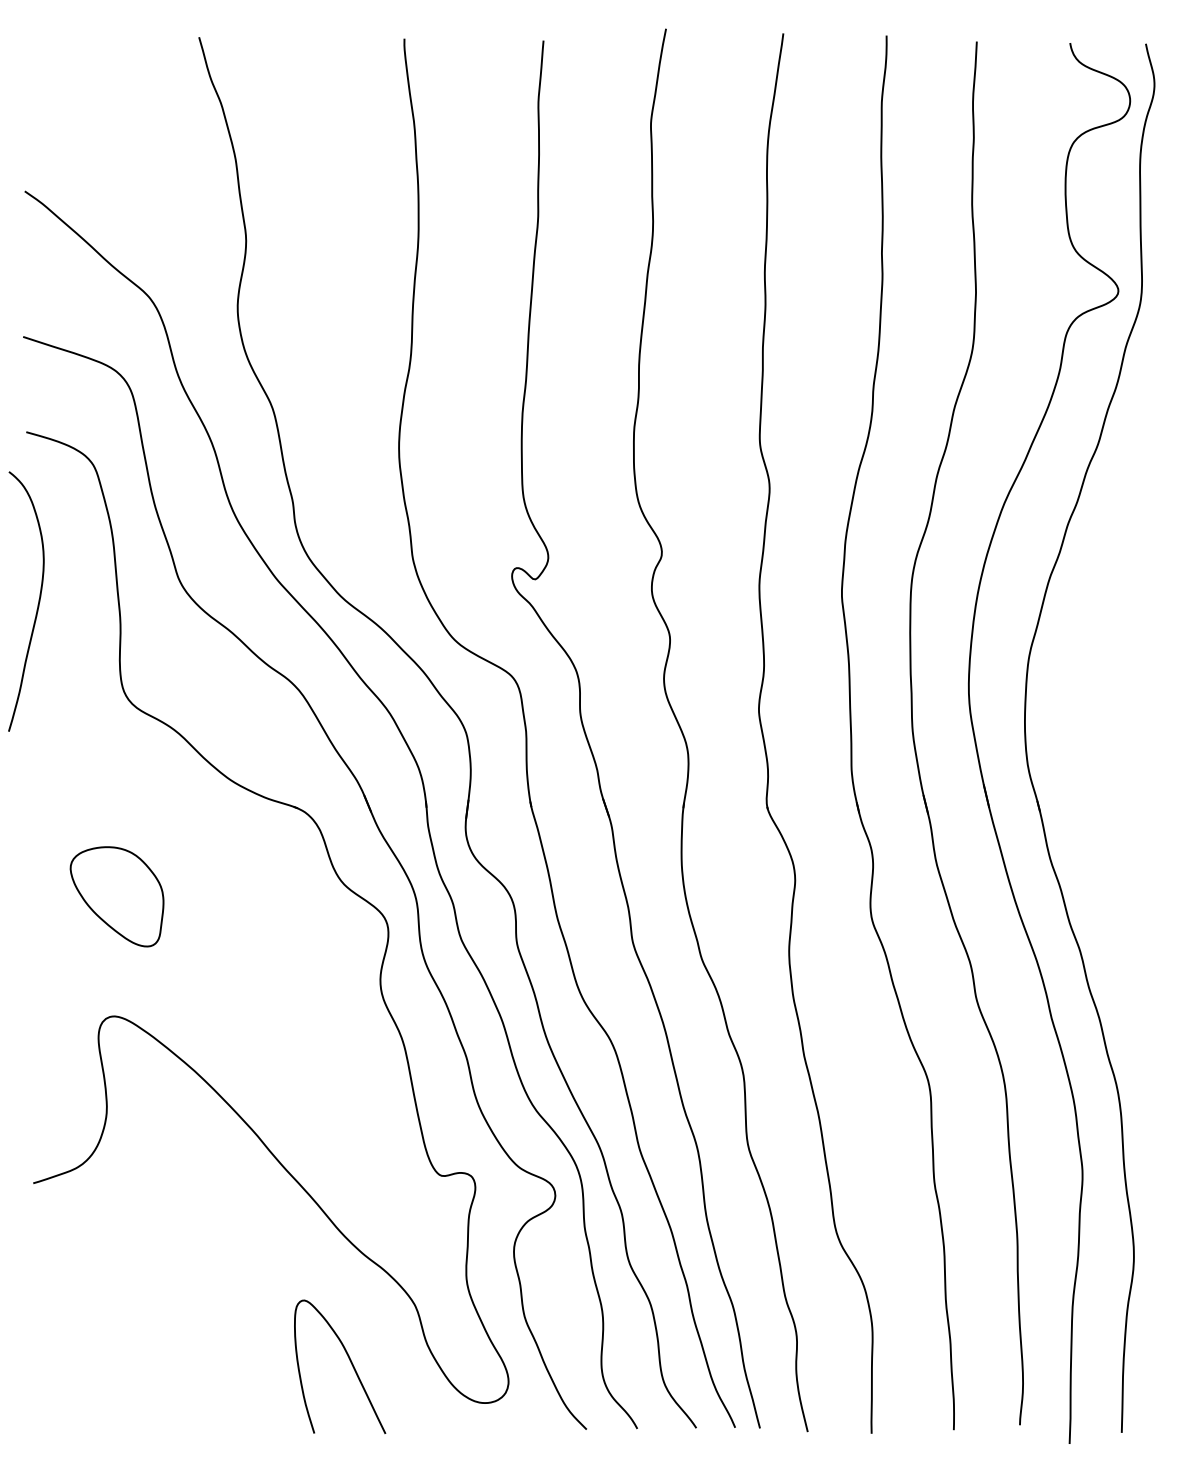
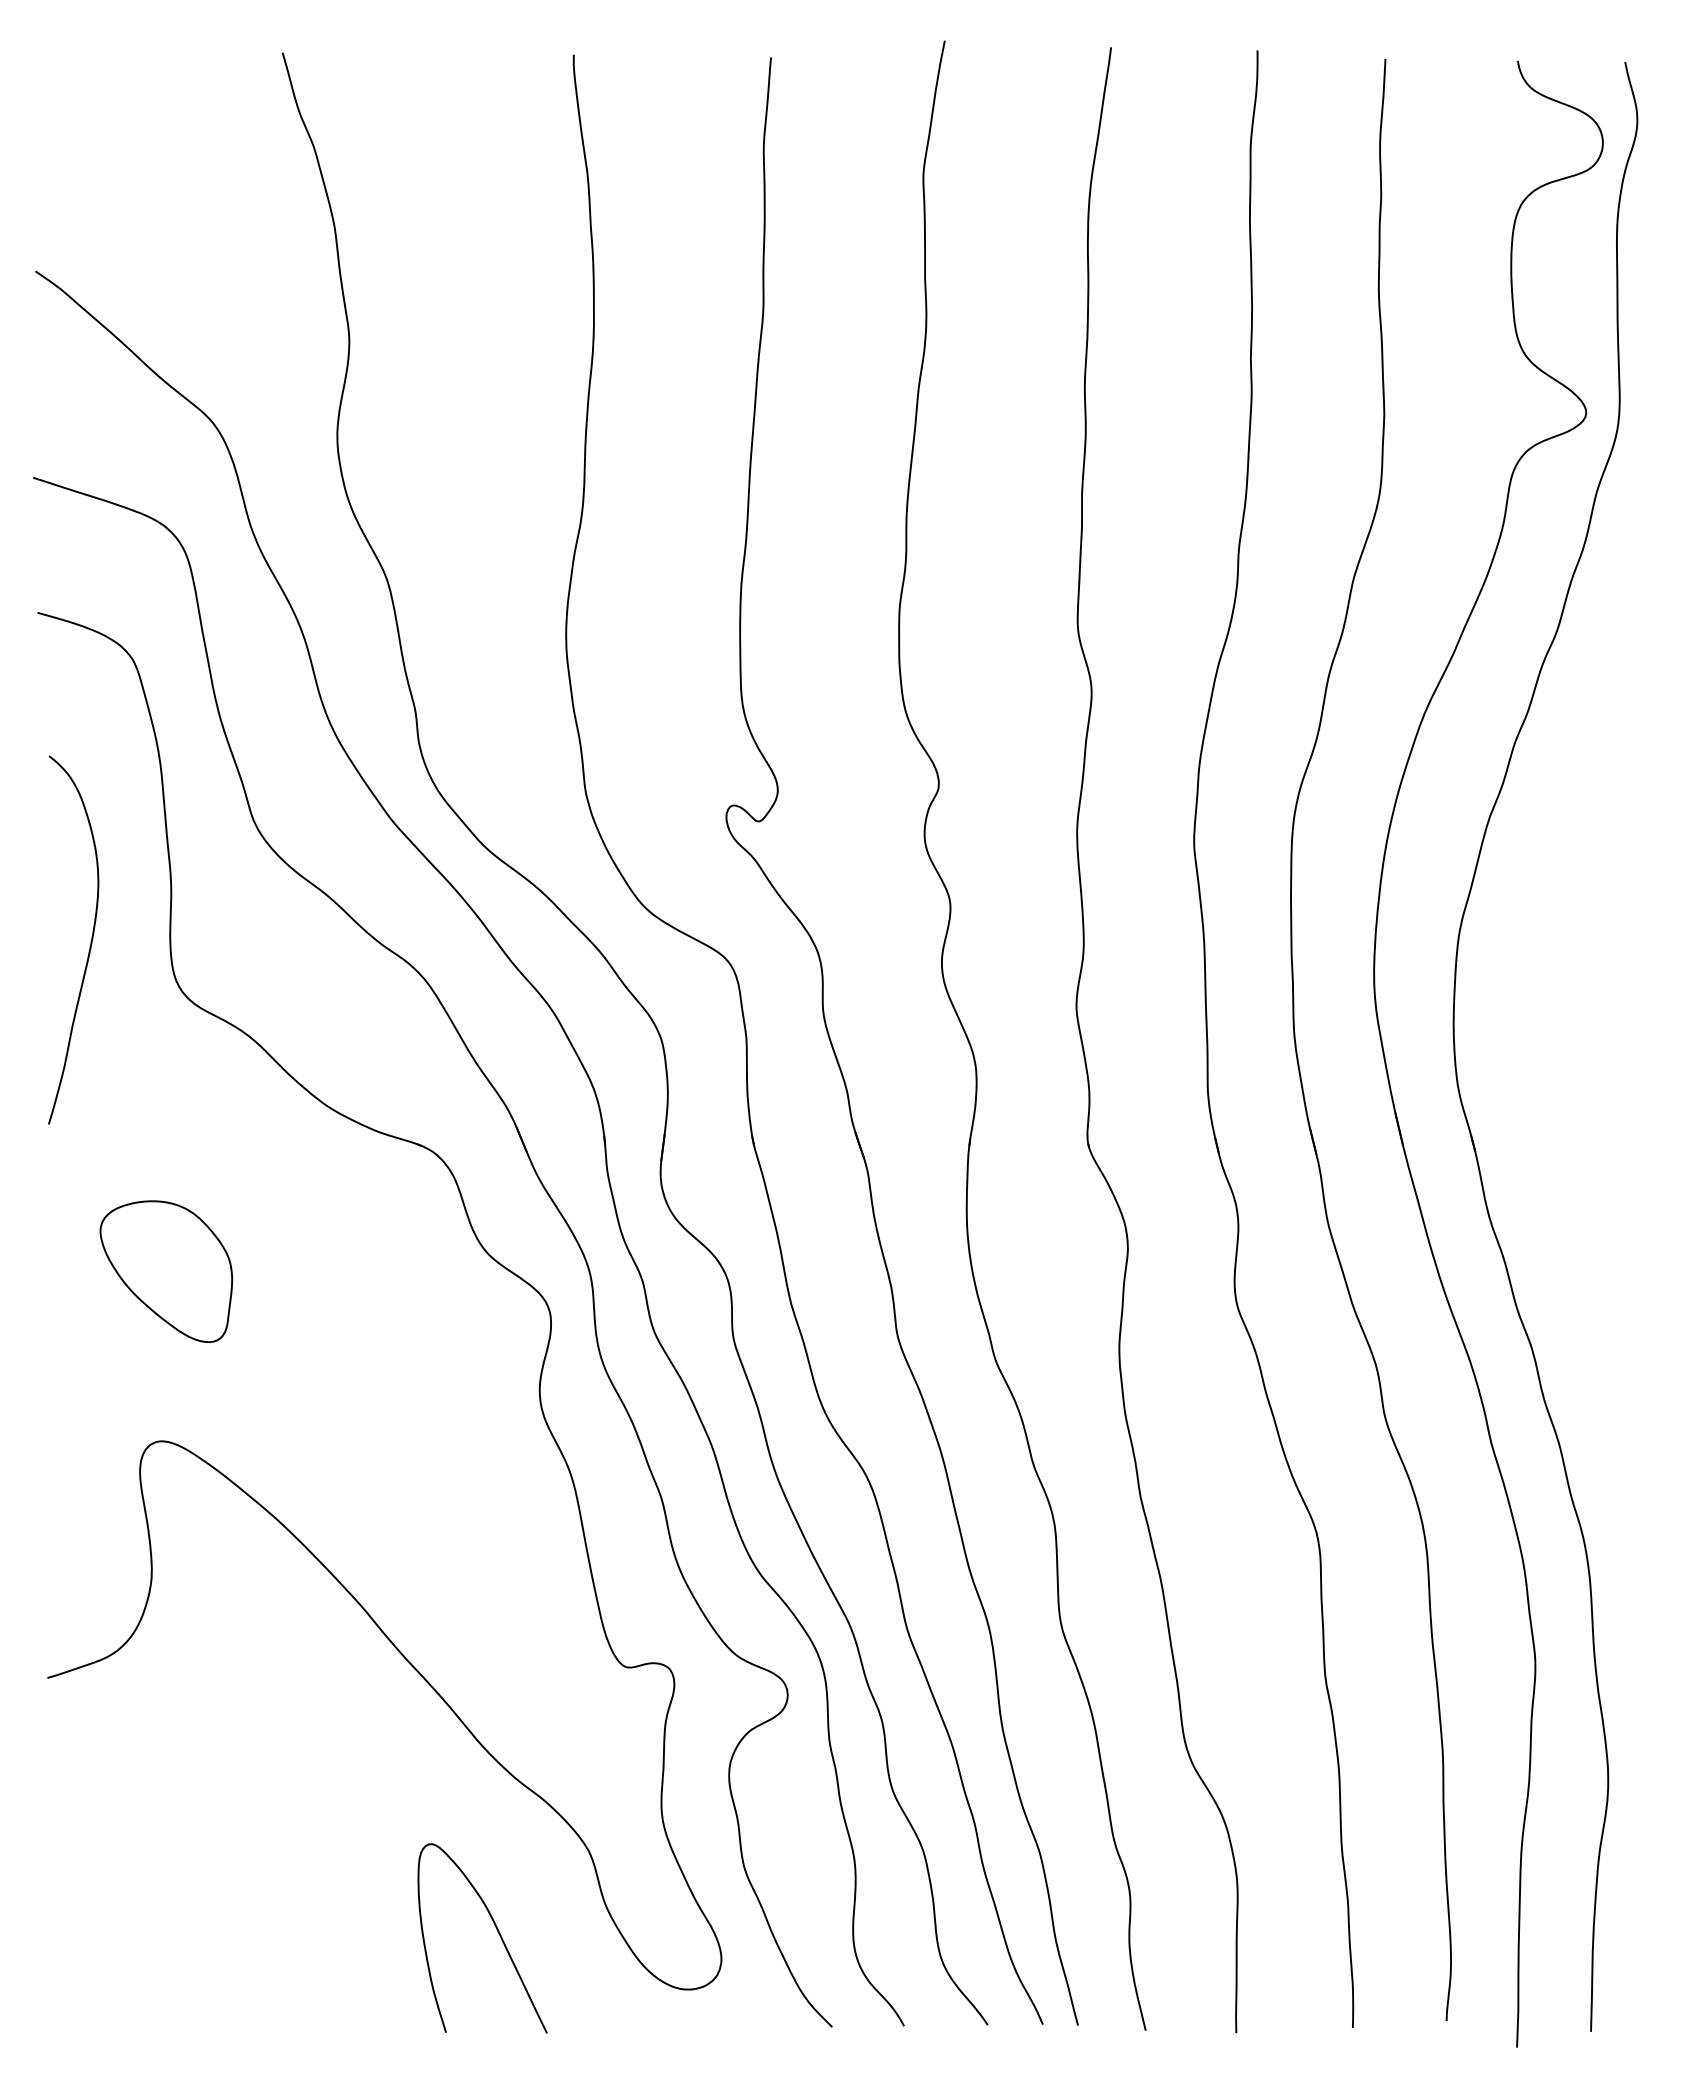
curve: (38, 602) -> (90, 941), moved

